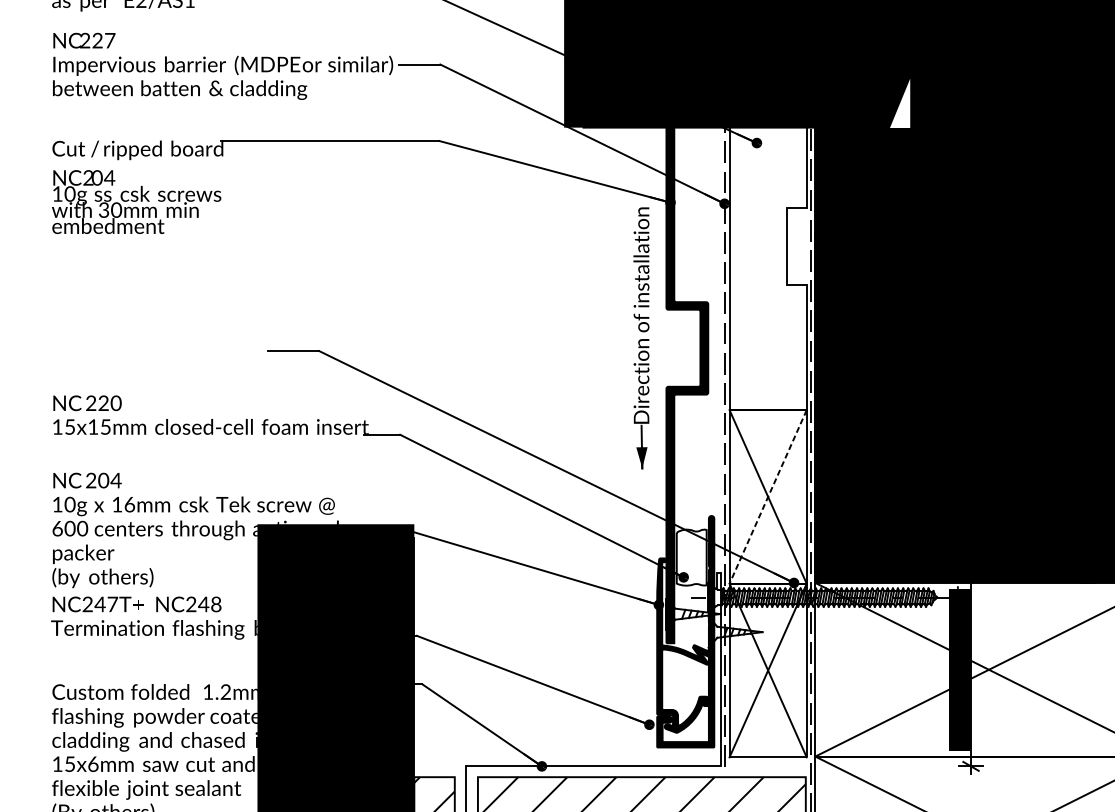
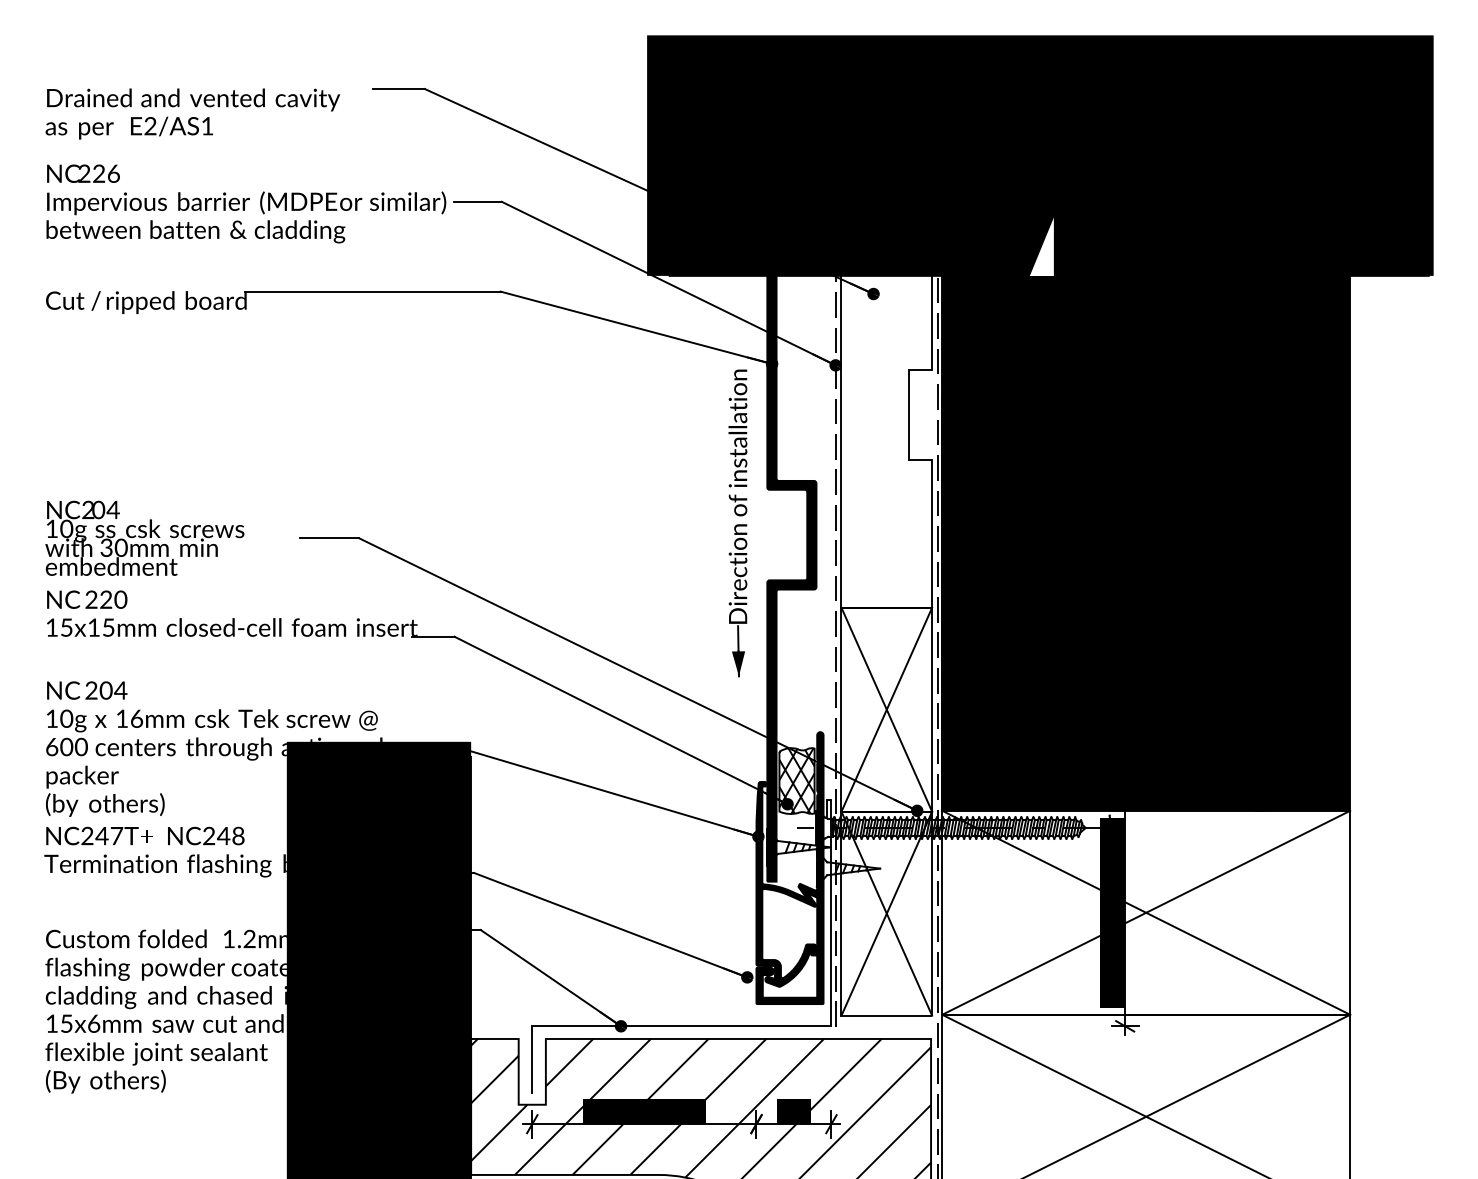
text: (109, 40) -> (113, 173), 227 -> 226
text: (136, 201) -> (144, 537), moved
line: (767, 496) -> (886, 709), dashed -> solid
hatch: (691, 557) -> (796, 780), added

